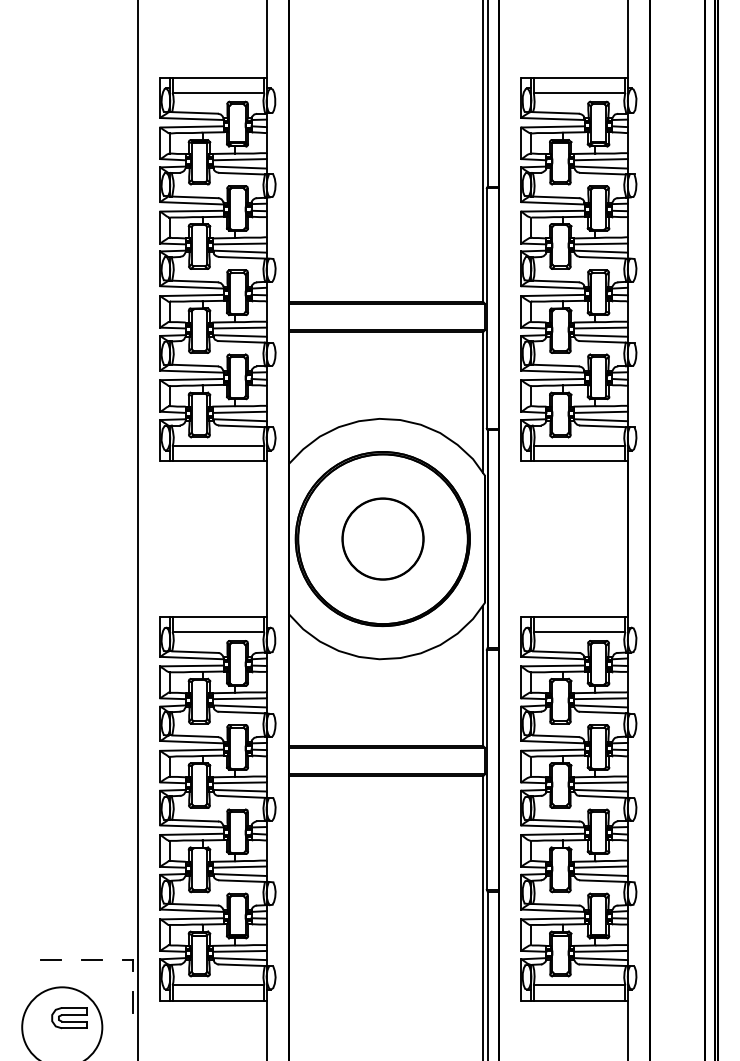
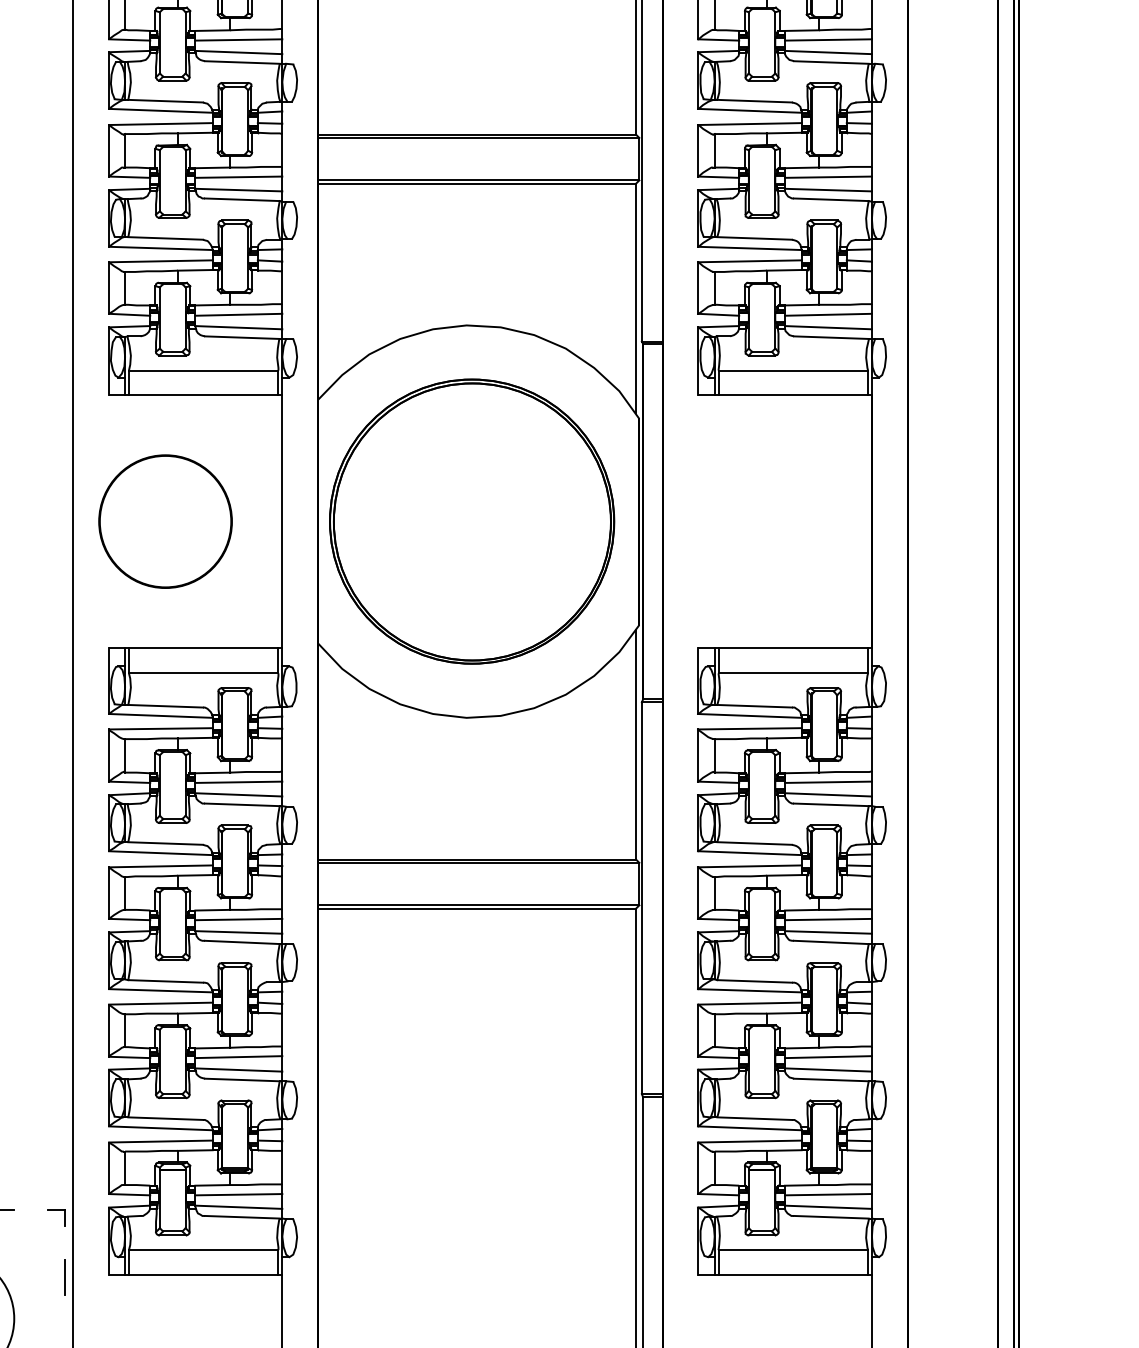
circle: (382, 538) -> (164, 520), moved

